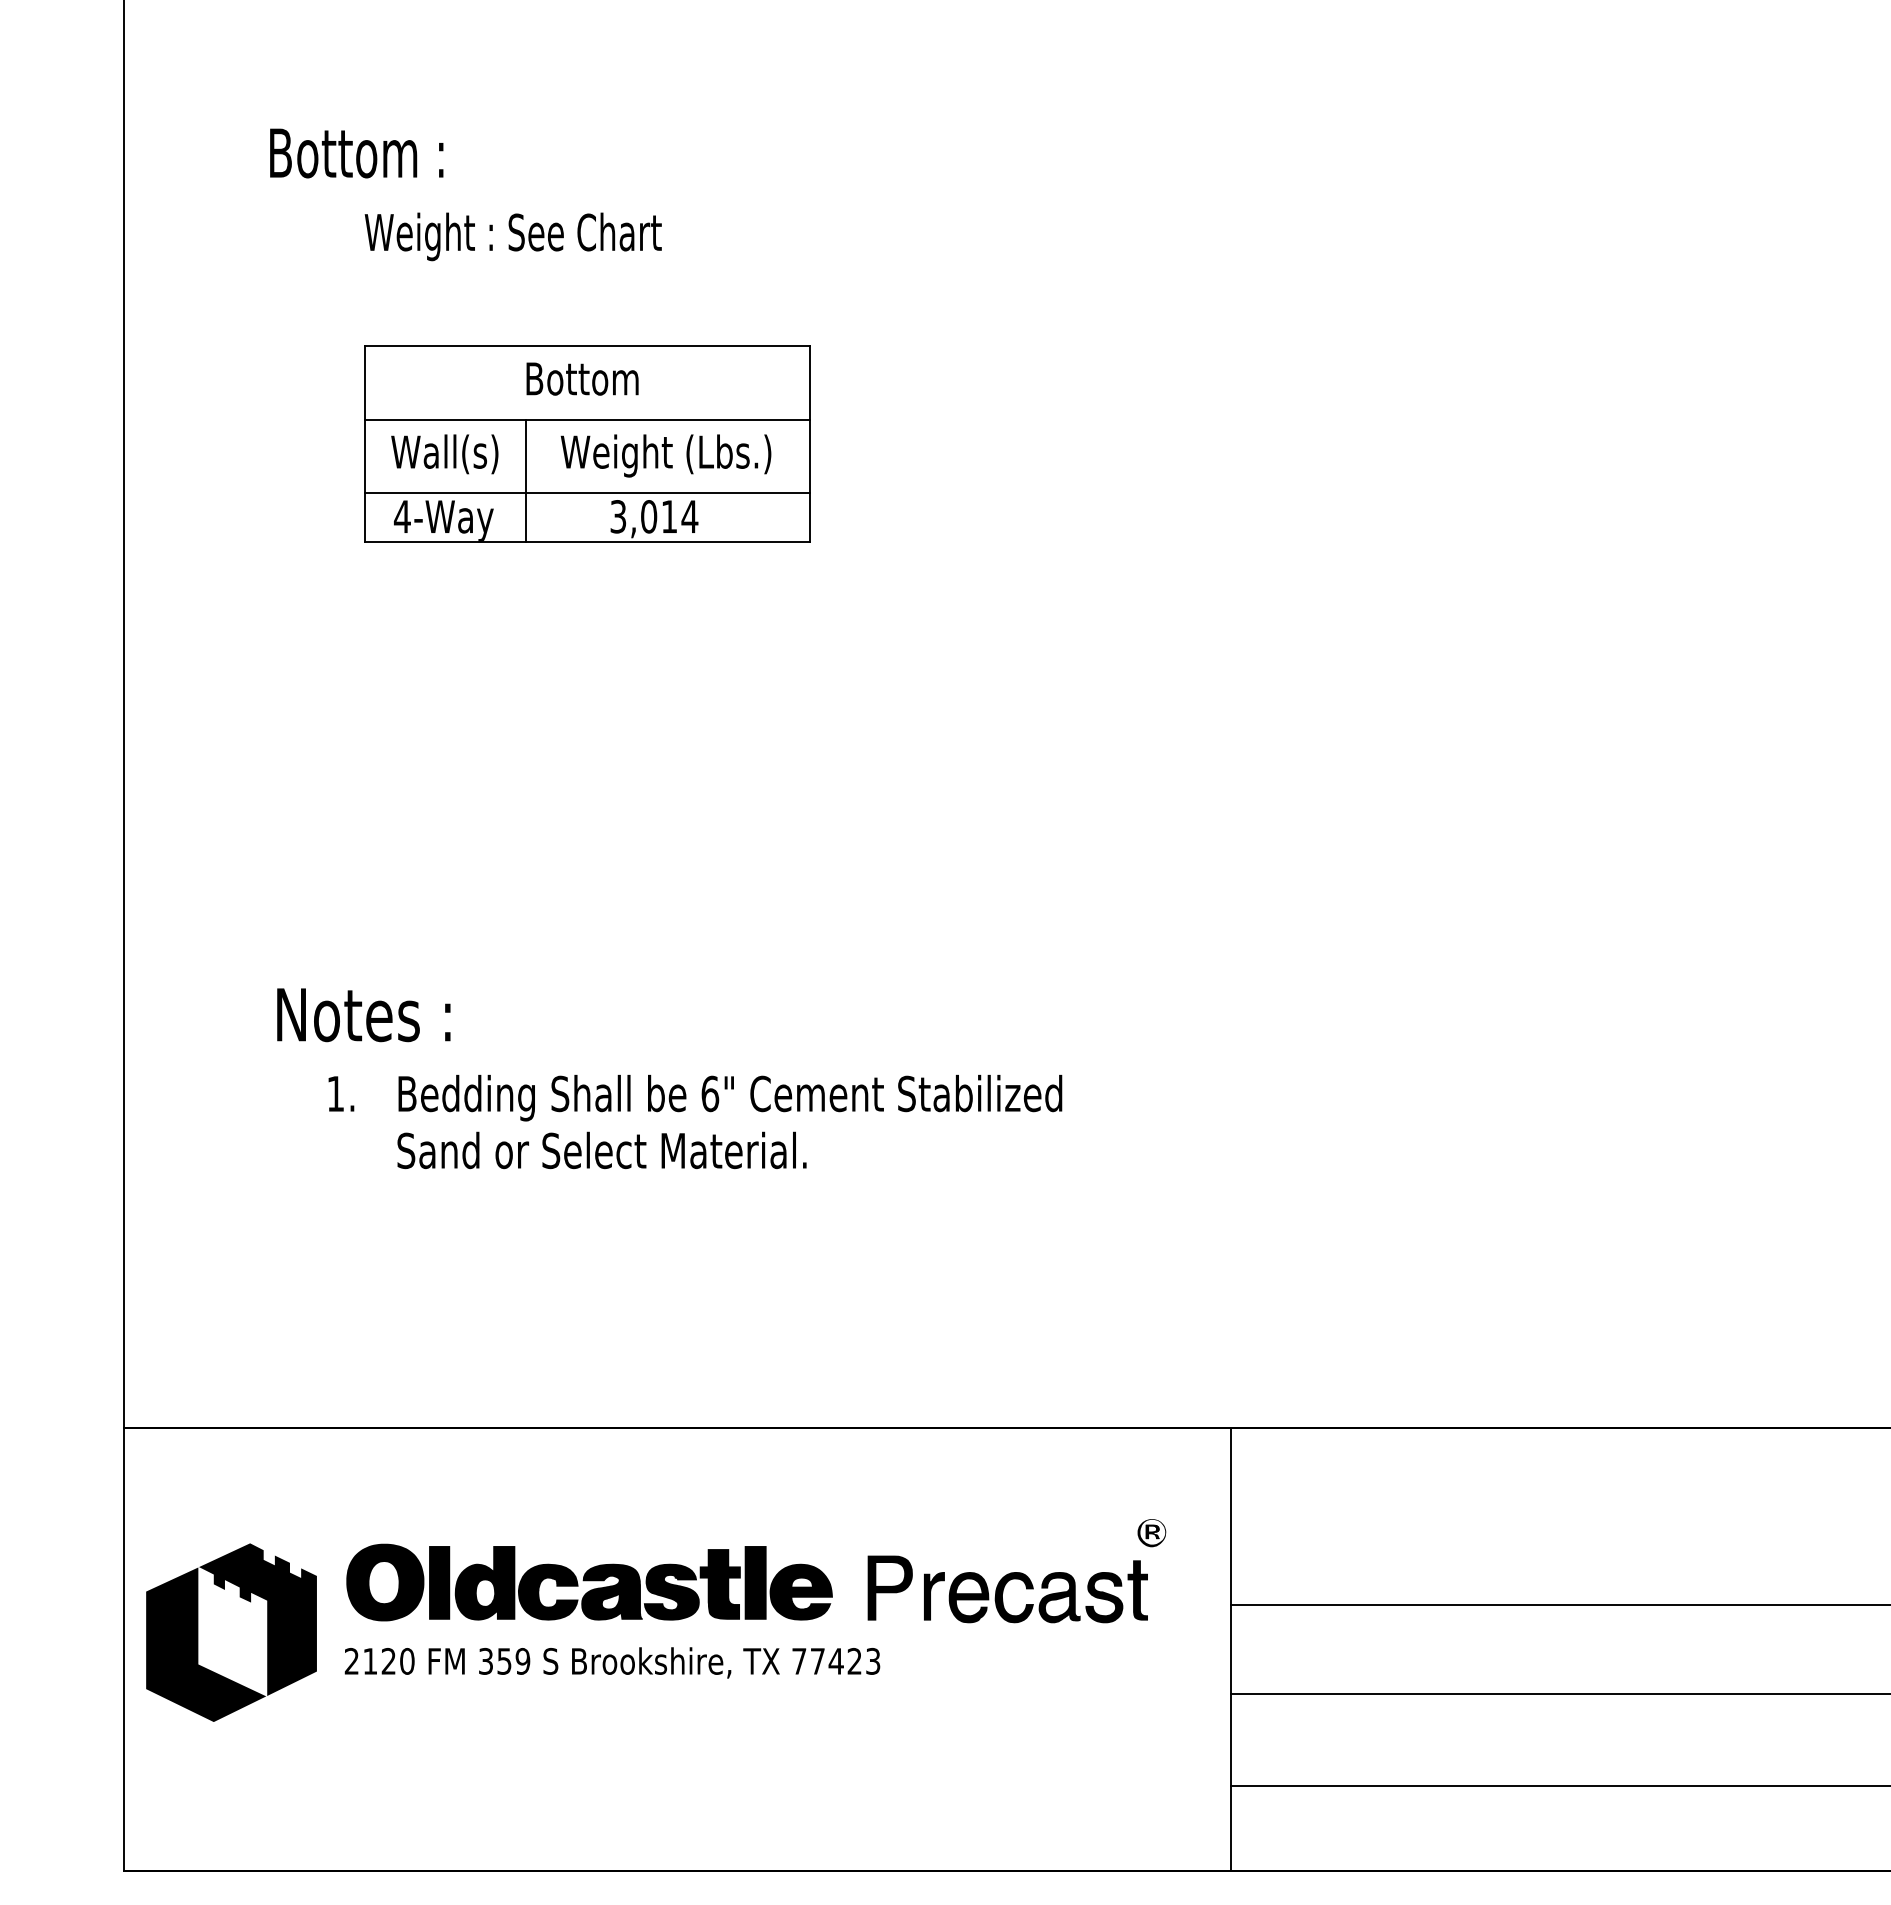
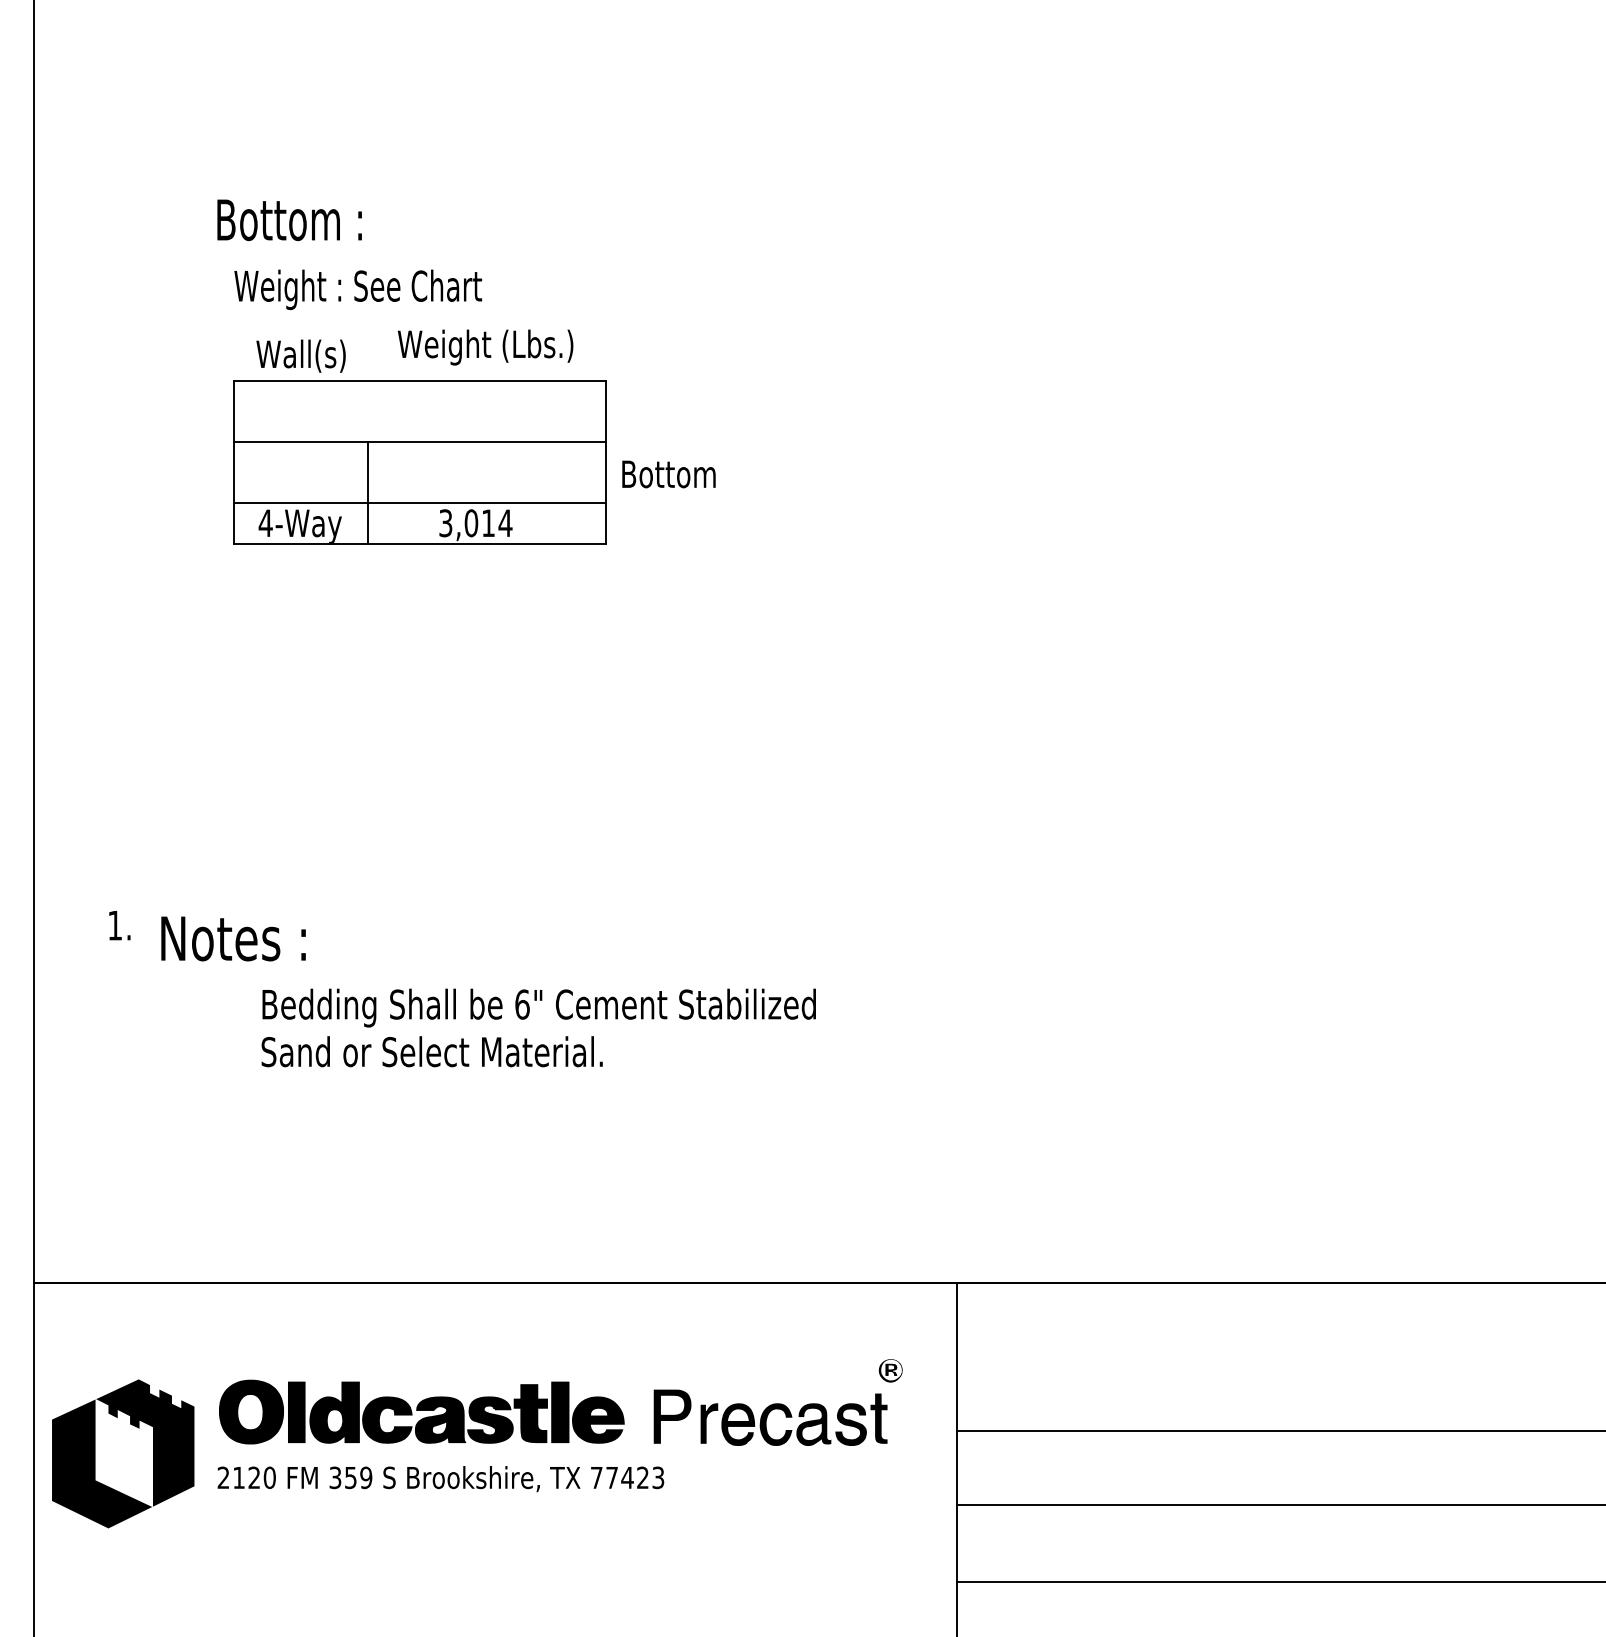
text: (356, 153) -> (289, 220), moved
text: (581, 379) -> (668, 474), moved
text: (444, 453) -> (300, 355), moved
text: (665, 455) -> (485, 347), moved
text: (340, 1093) -> (119, 925), moved

